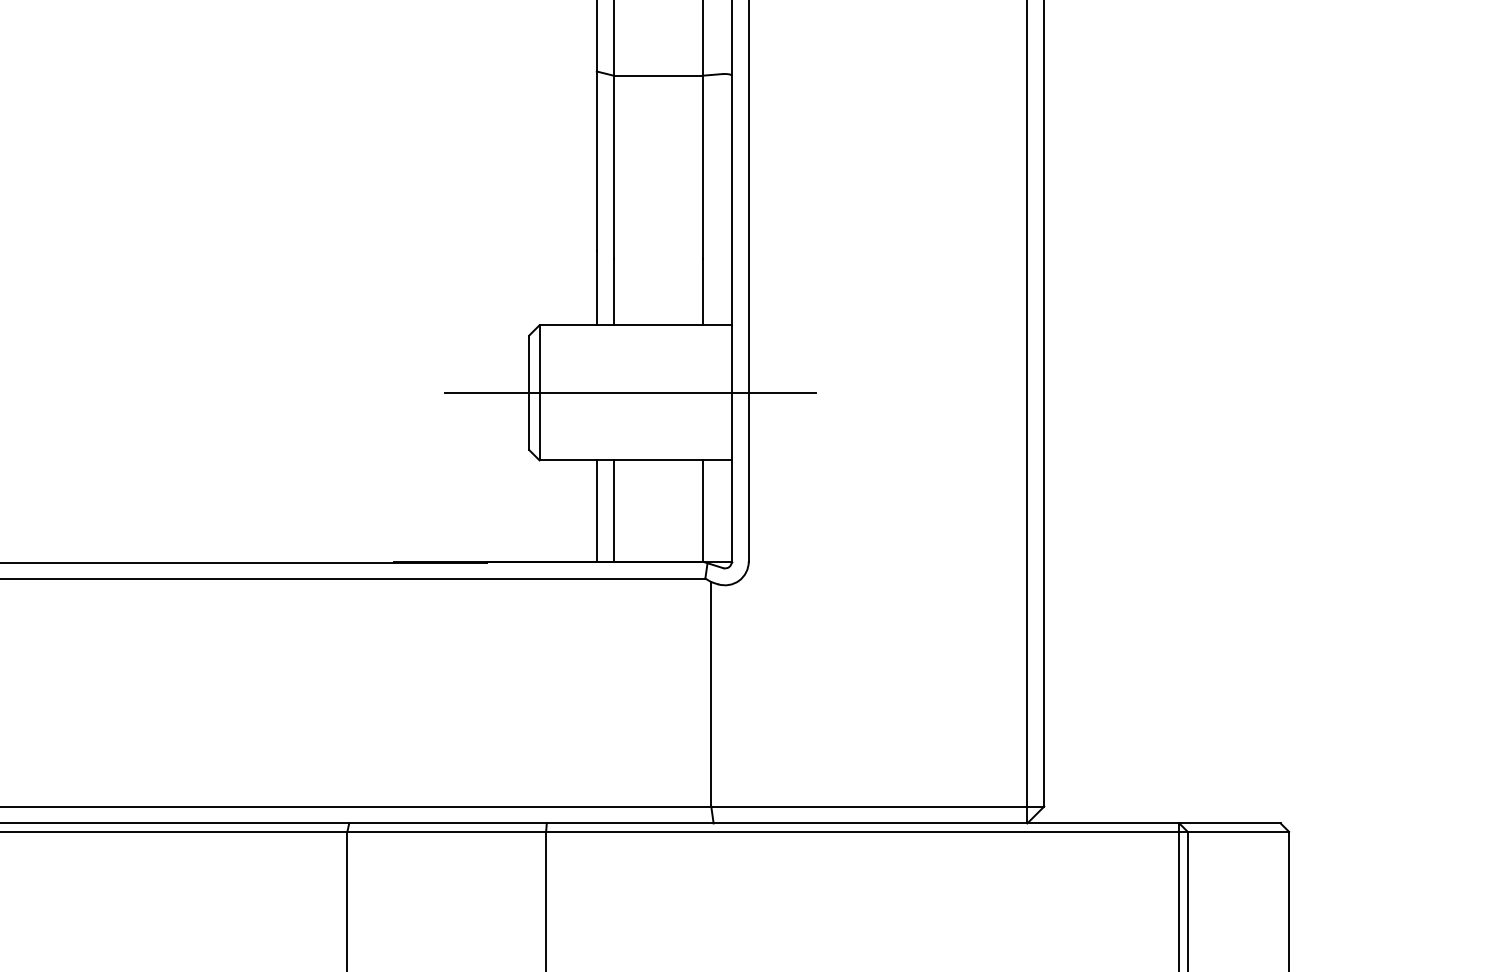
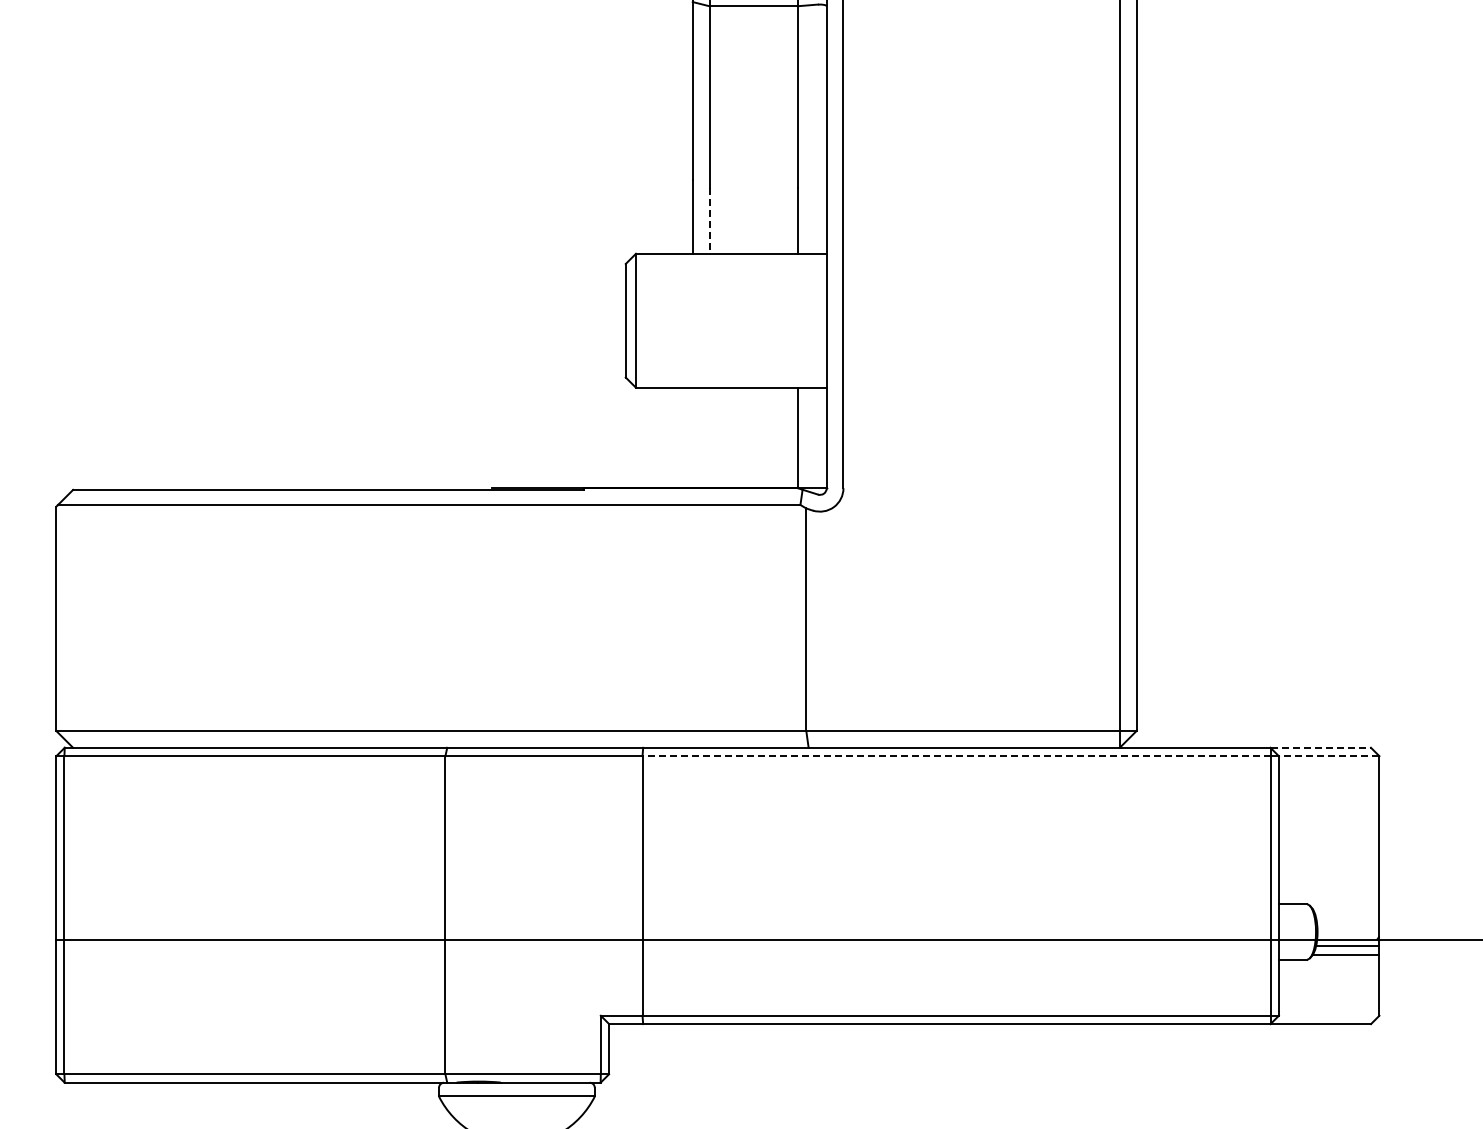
line: (613, 291) -> (709, 220), solid -> dashed
line: (630, 392) -> (726, 320), removed
line: (596, 510) -> (692, 437), removed
line: (613, 510) -> (709, 437), removed
line: (1230, 823) -> (1321, 747), solid -> dashed
line: (862, 832) -> (956, 756), solid -> dashed
line: (1237, 832) -> (1328, 756), solid -> dashed

